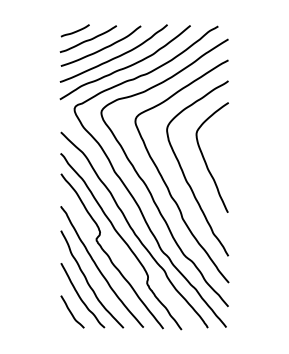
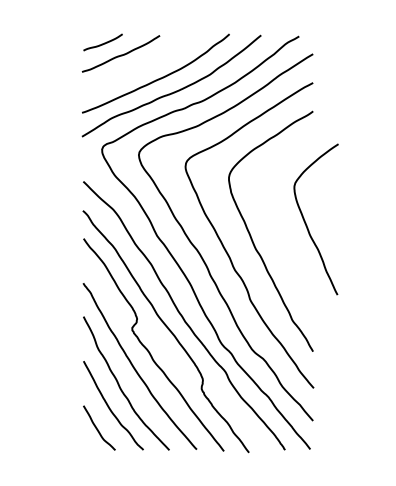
curve: (102, 48) -> (140, 66), removed
curve: (205, 159) -> (306, 222), moved

